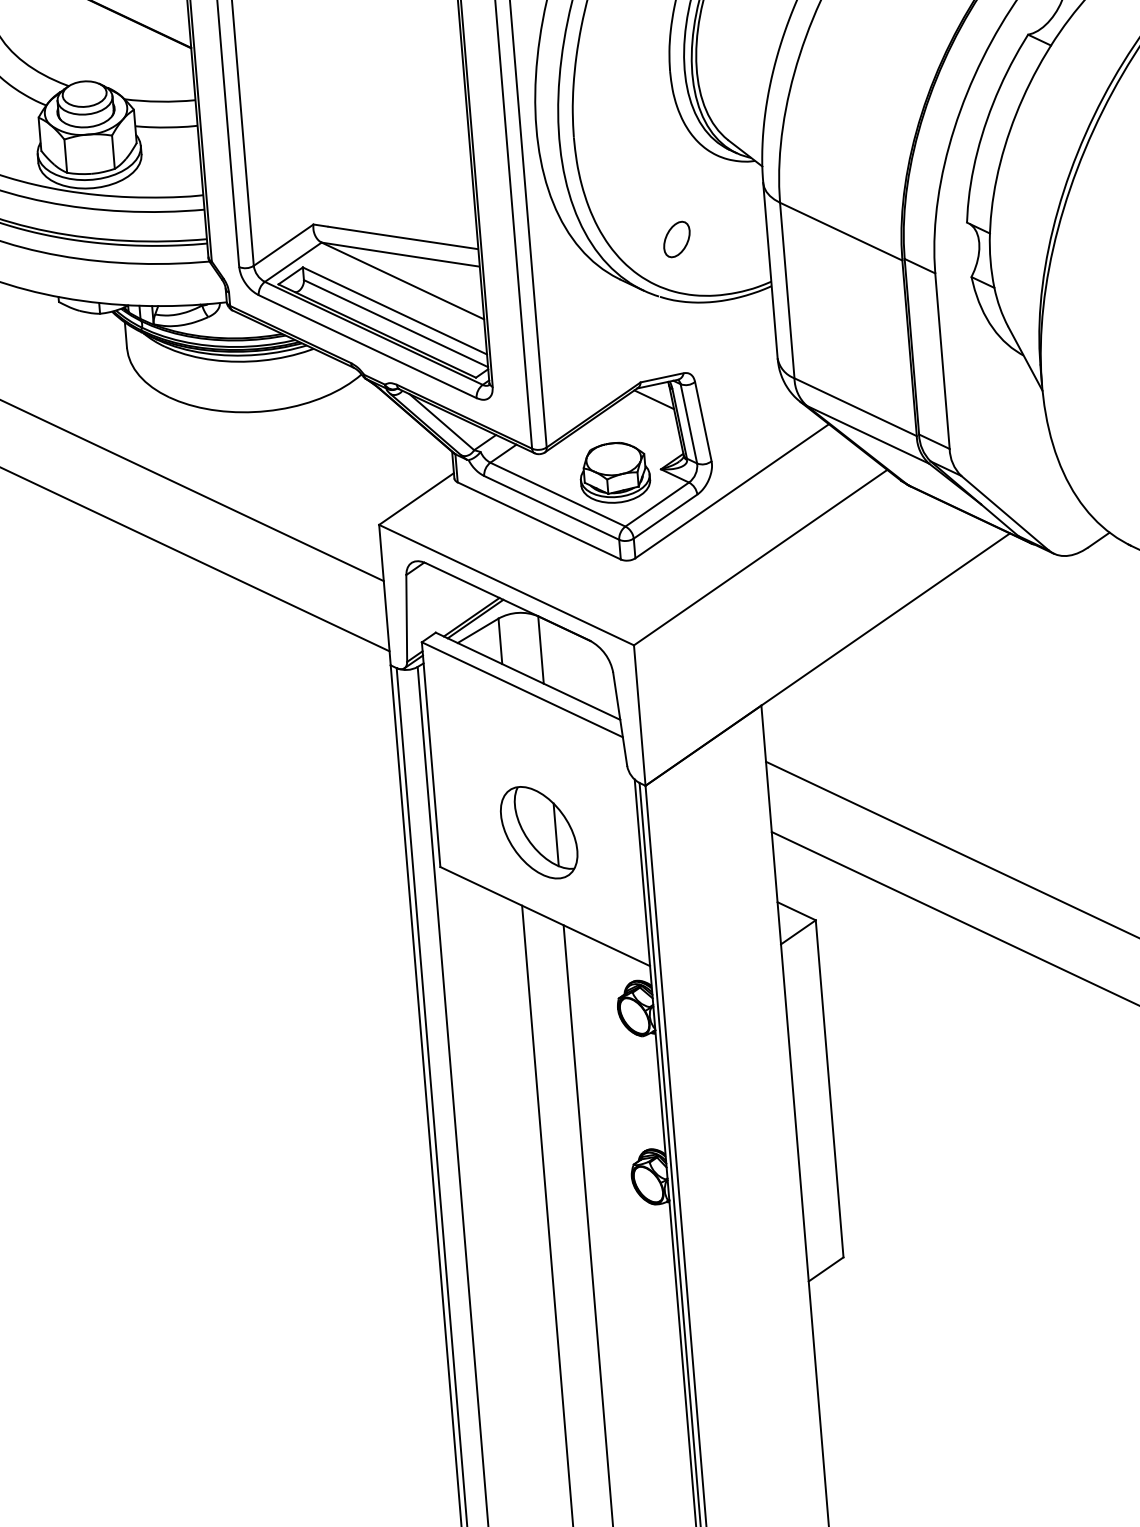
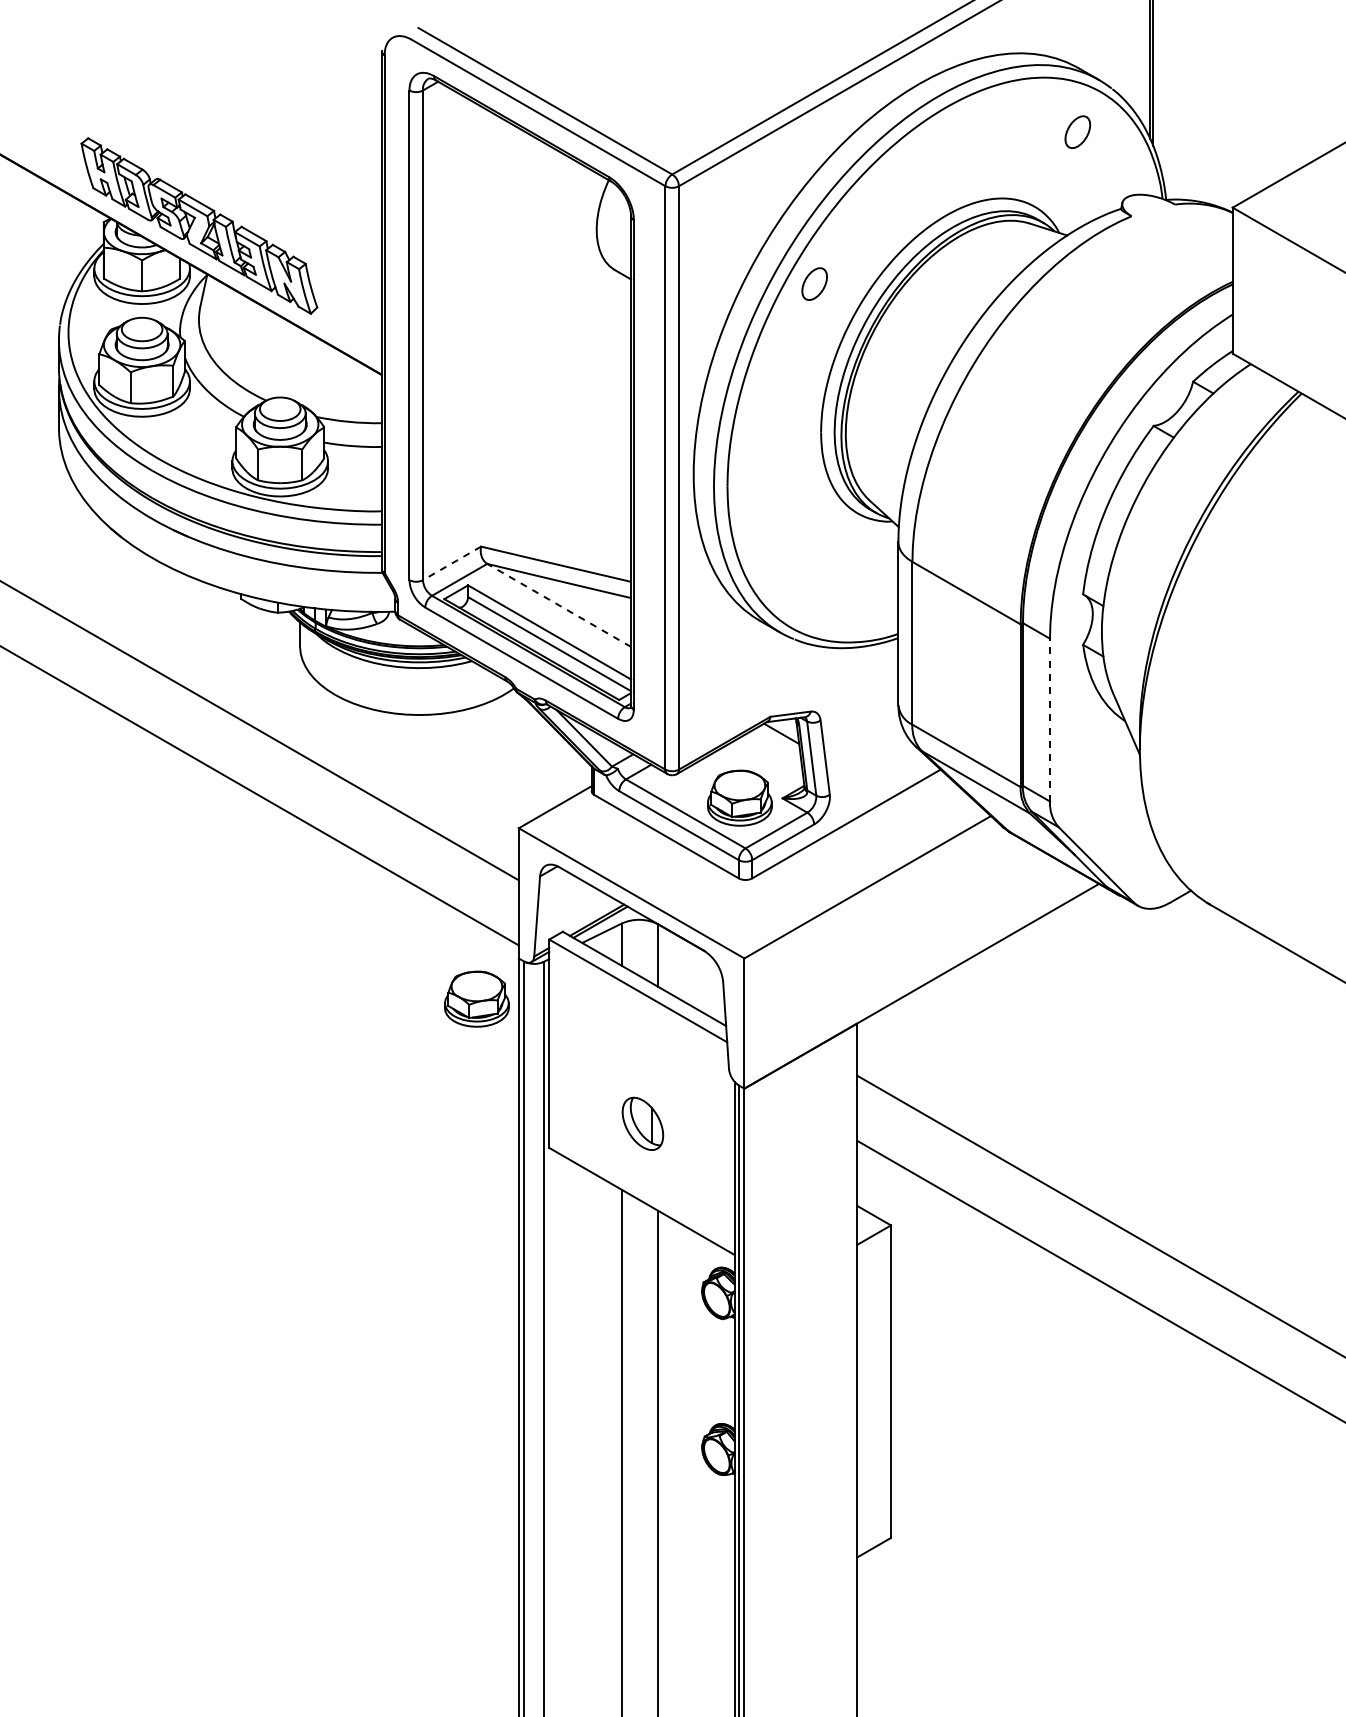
part: (676, 239) -> (814, 587), removed
line: (284, 245) -> (452, 563), solid -> dashed
line: (402, 281) -> (558, 605), solid -> dashed
line: (942, 360) -> (1050, 719), solid -> dashed
part: (348, 712) -> (476, 998), added
part: (538, 832) -> (642, 1123), size x0.6

